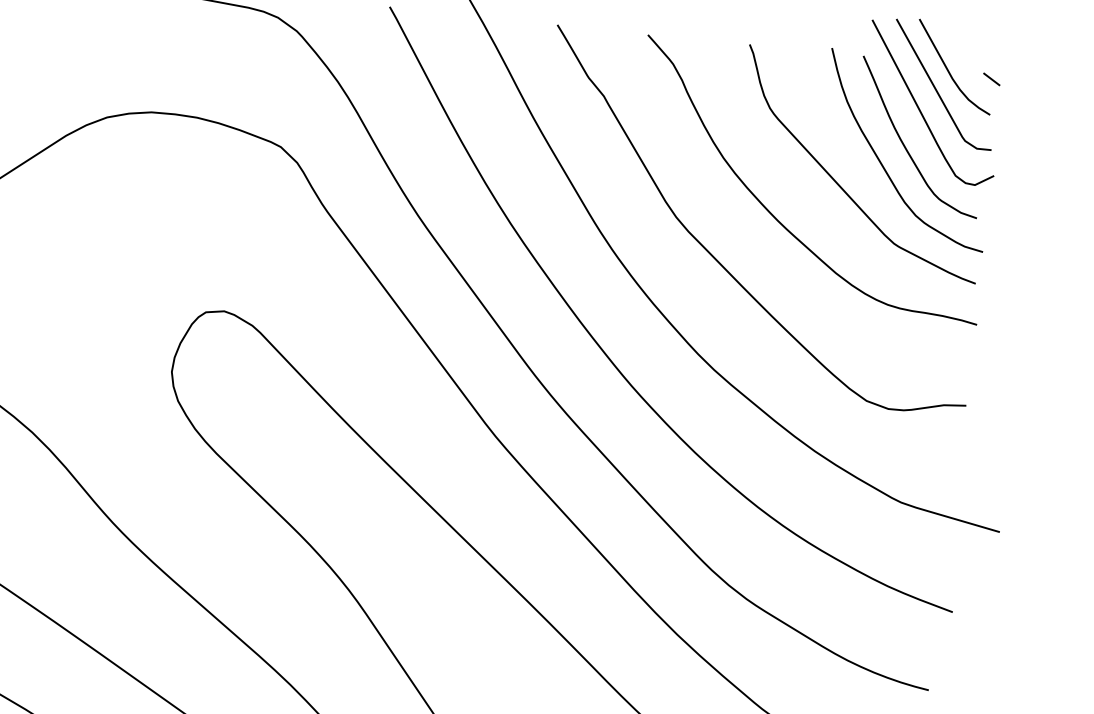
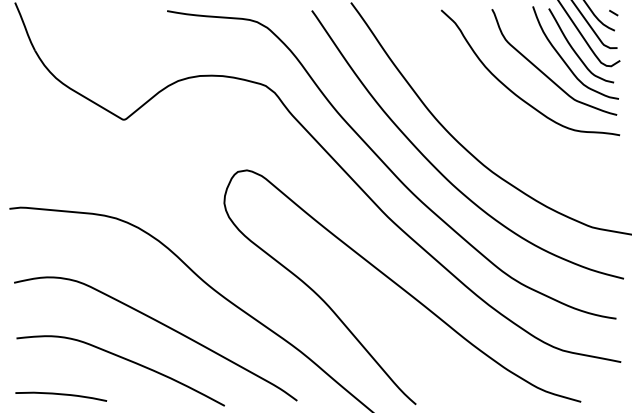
curve: (722, 262) -> (490, 118), removed

